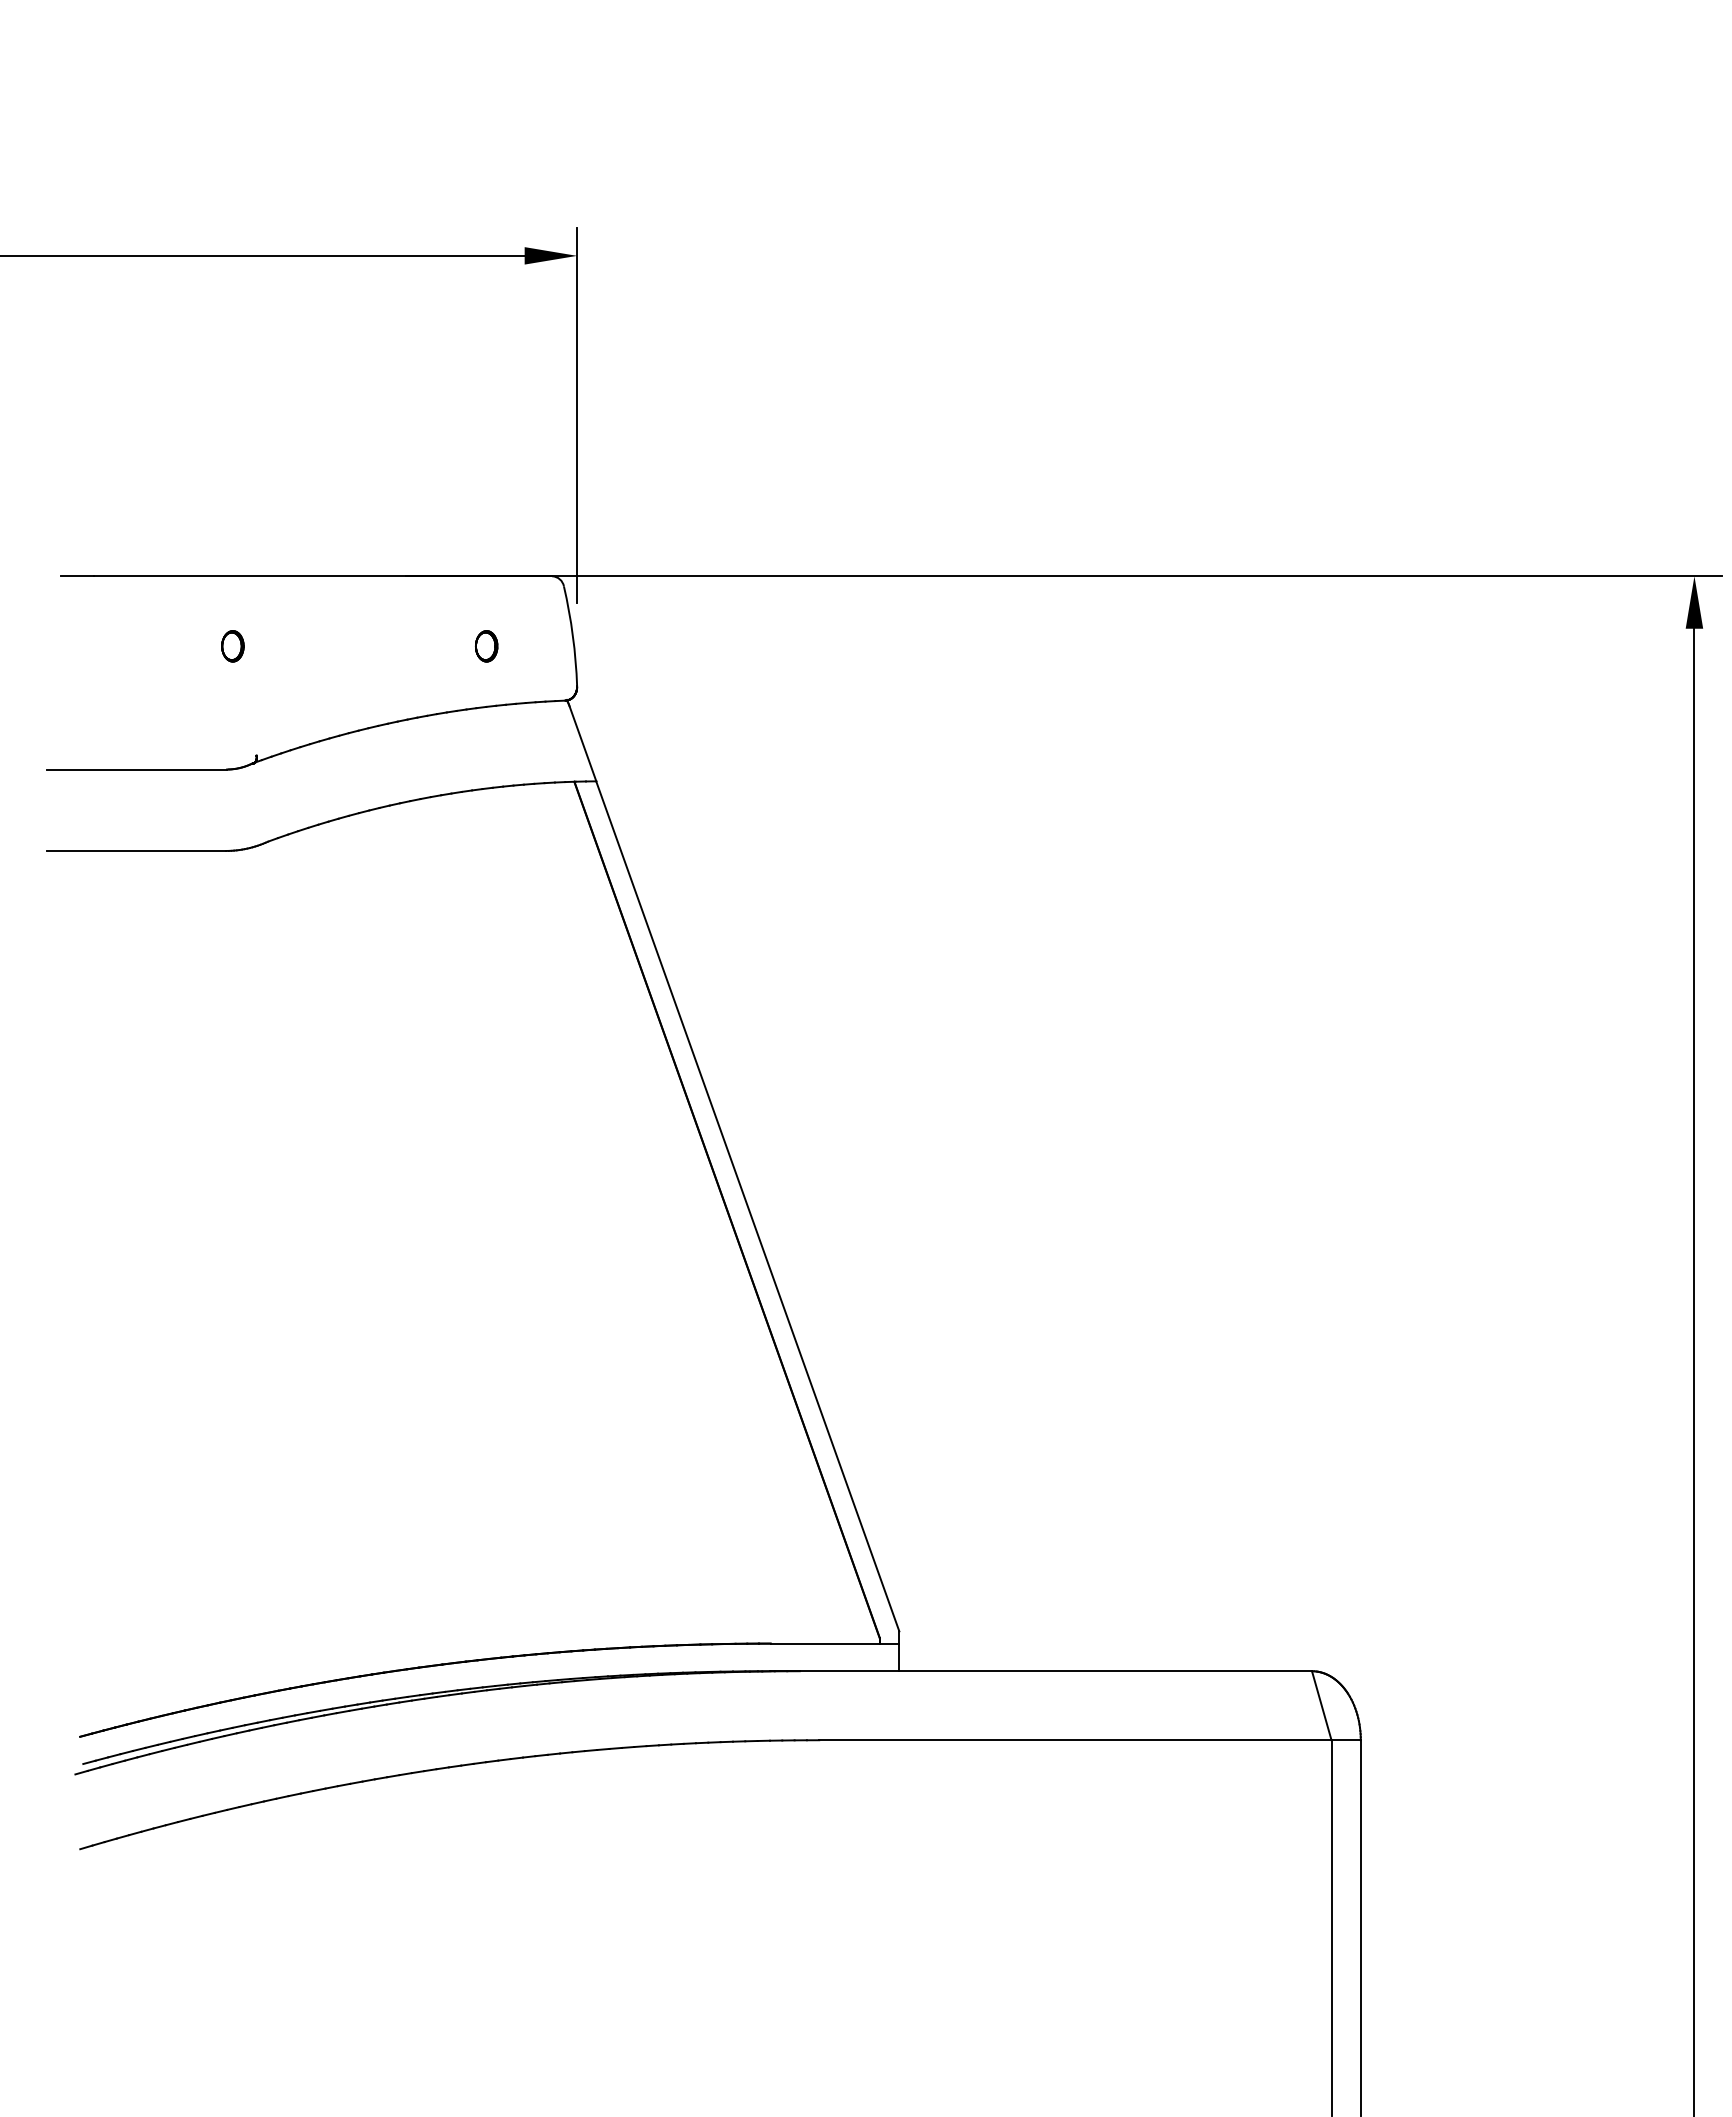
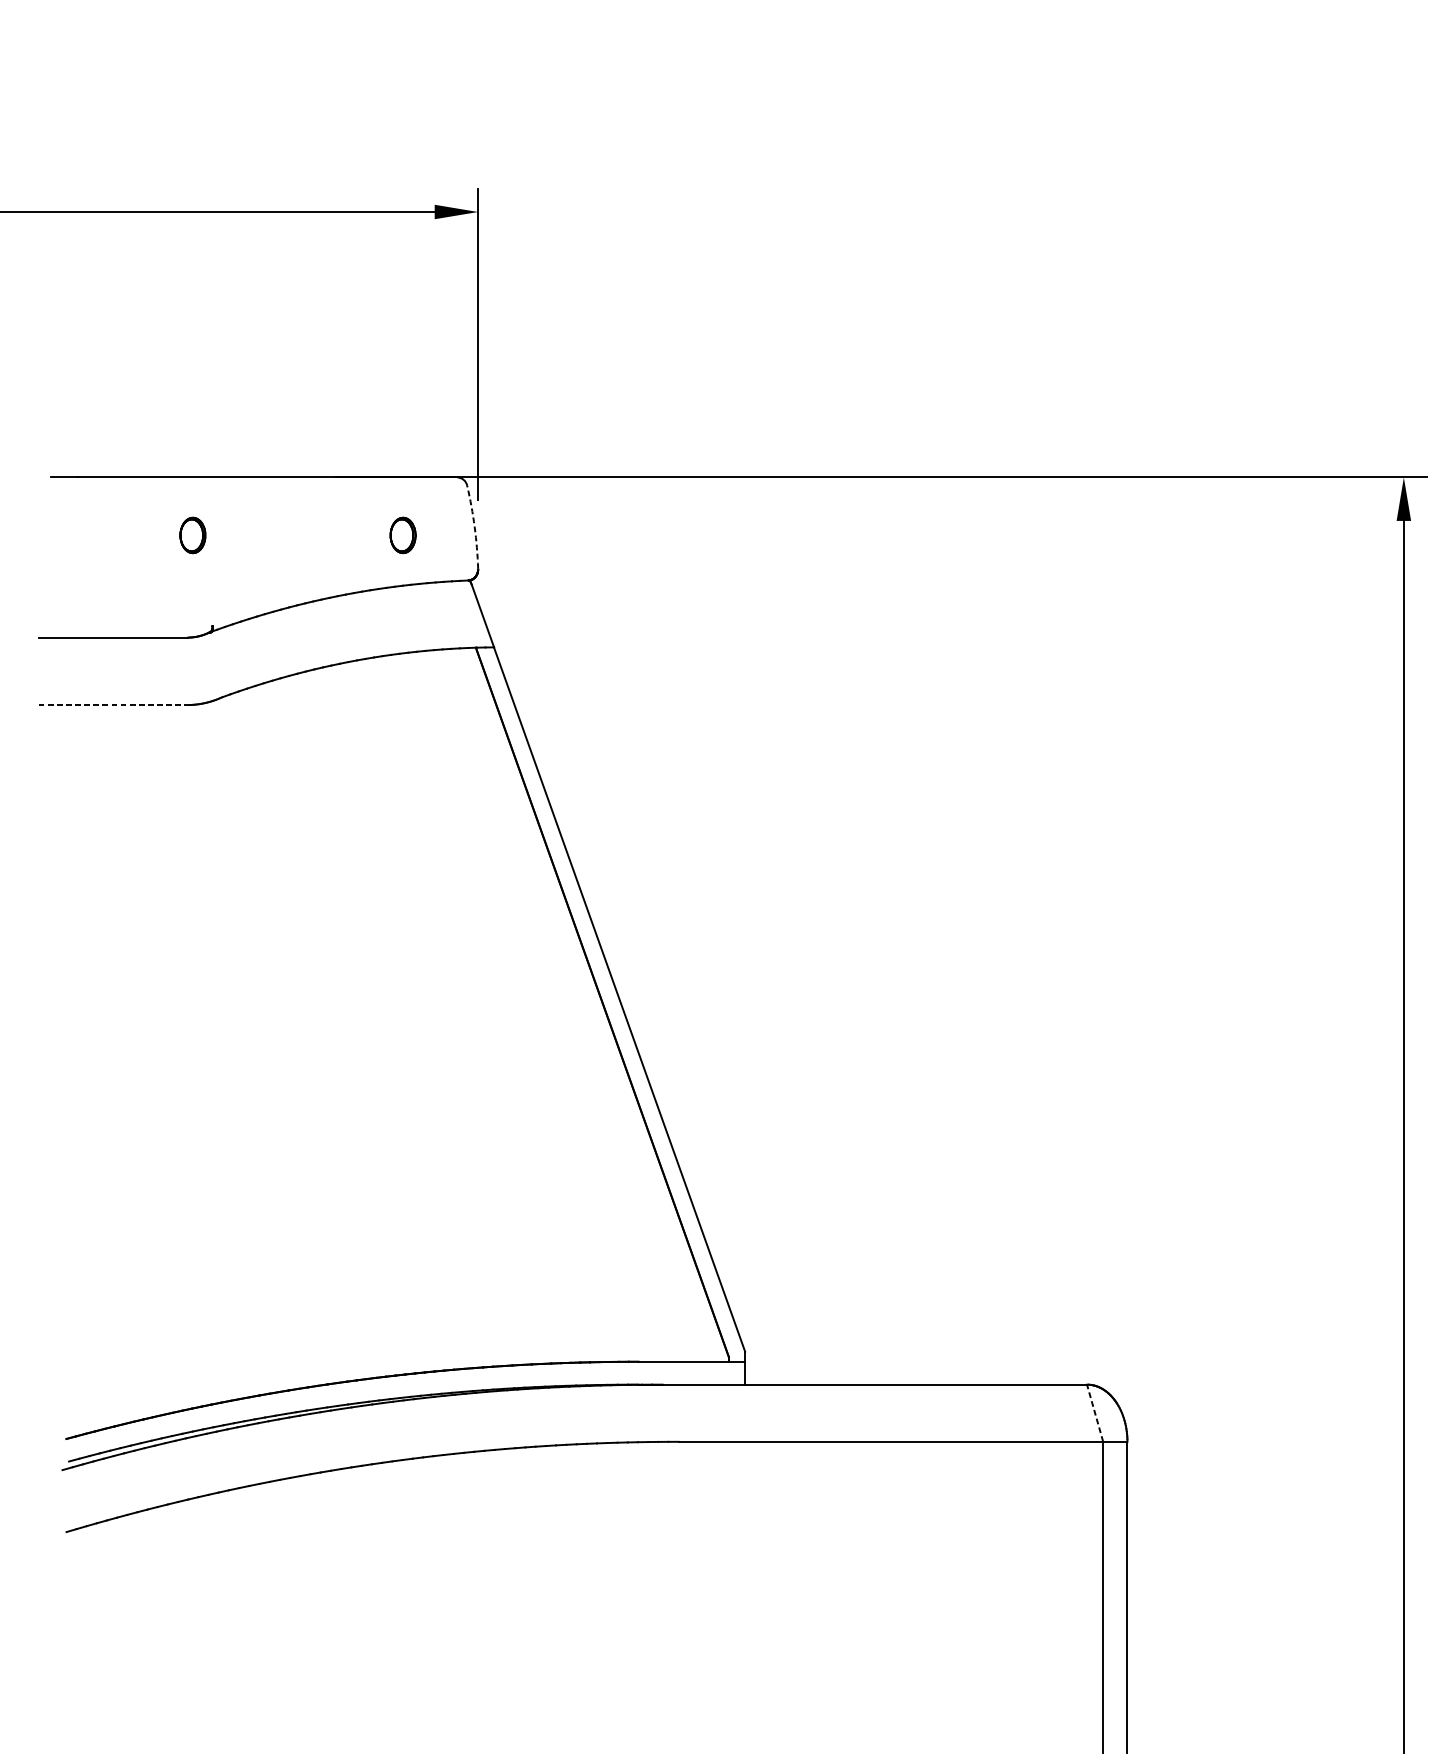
arc: (572, 636) -> (474, 527), solid -> dashed
part: (232, 646) -> (192, 535), size x1.4
part: (486, 646) -> (403, 535), size x1.4
line: (136, 850) -> (113, 704), solid -> dashed
line: (1321, 1705) -> (1094, 1413), solid -> dashed

